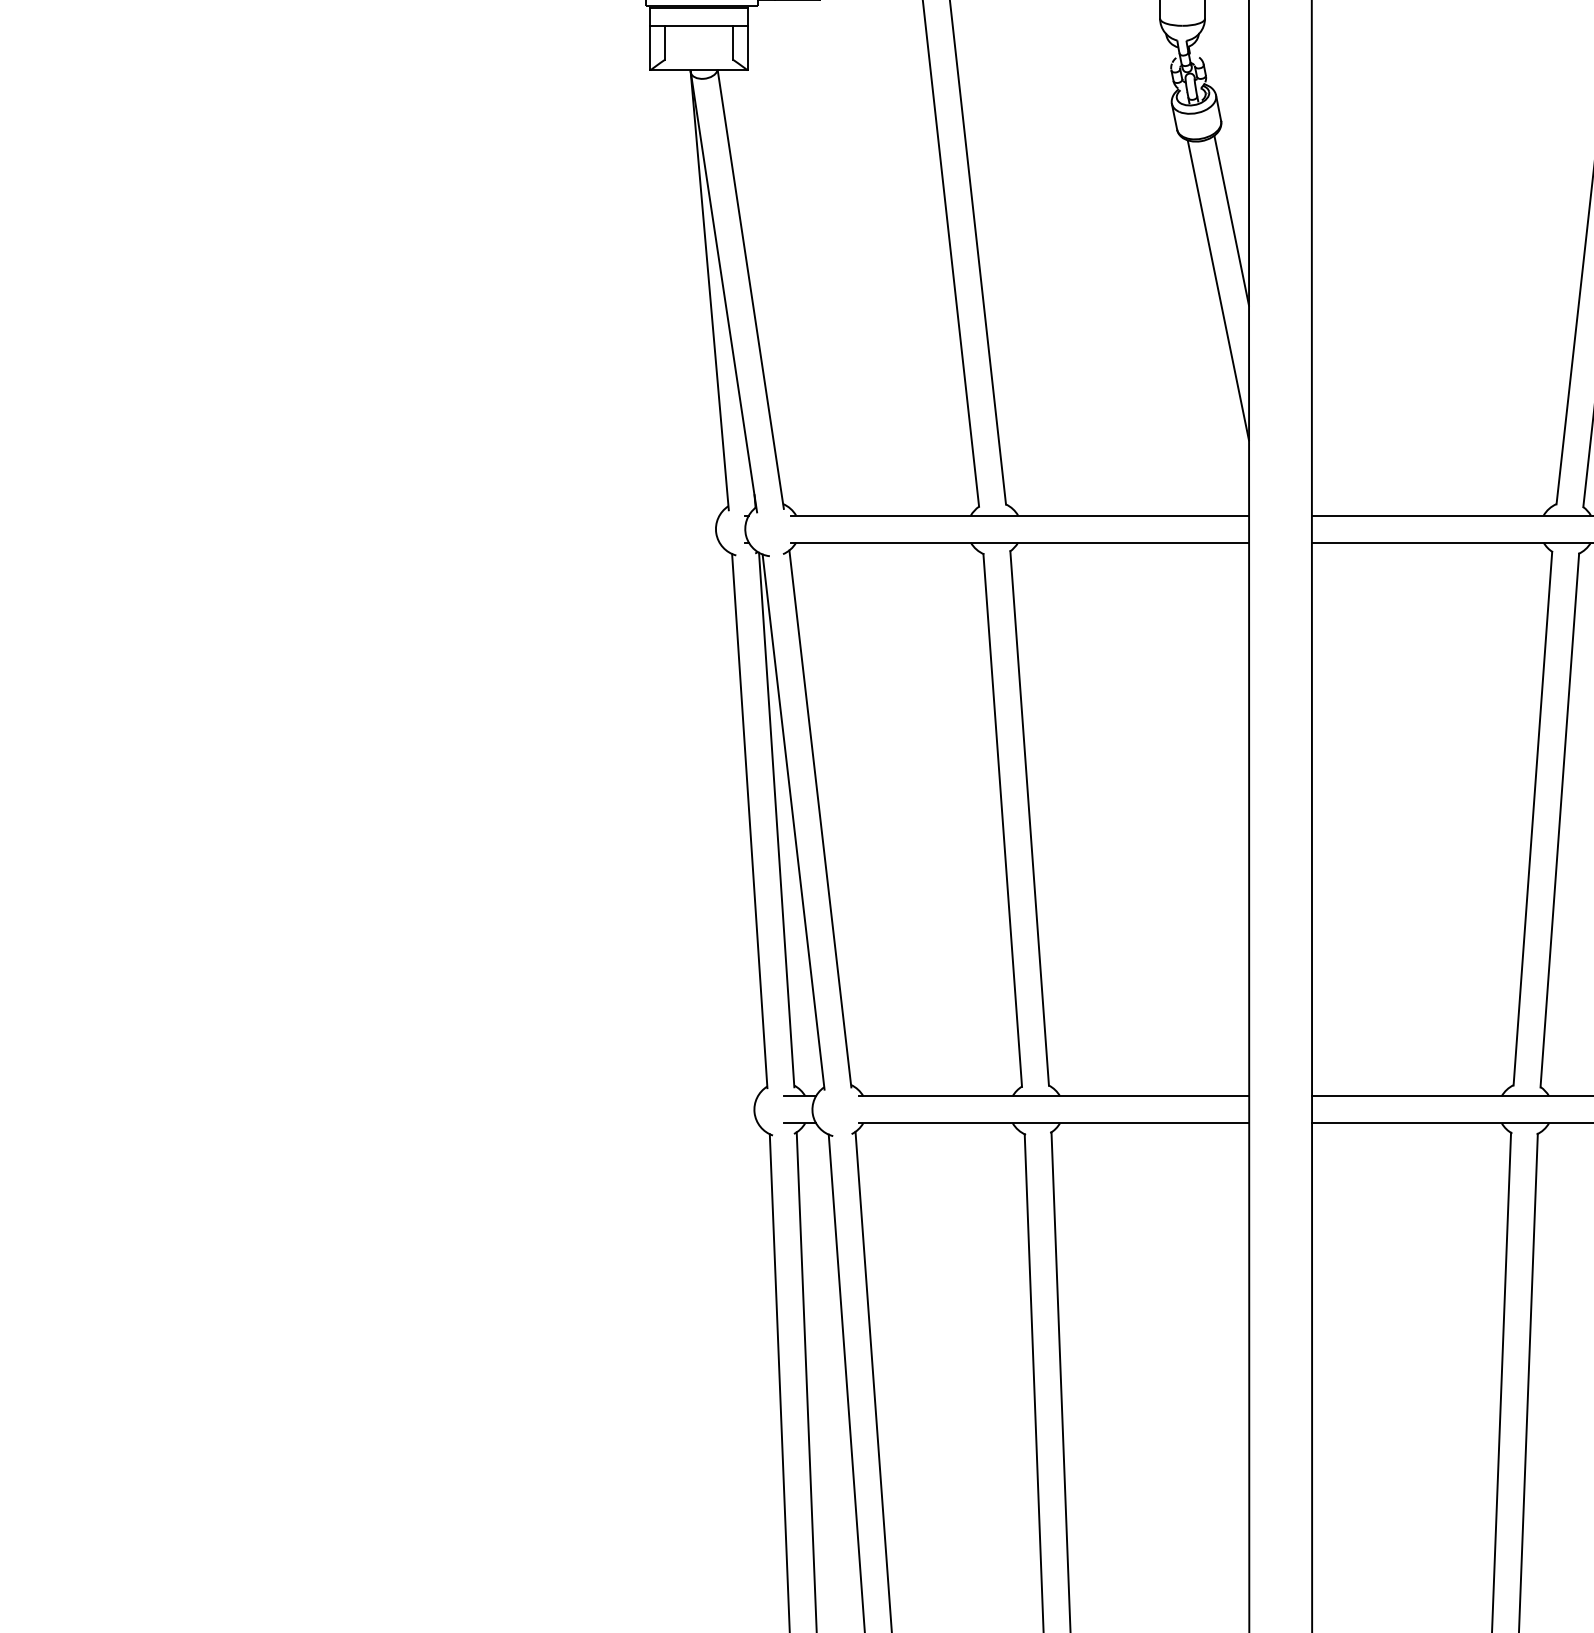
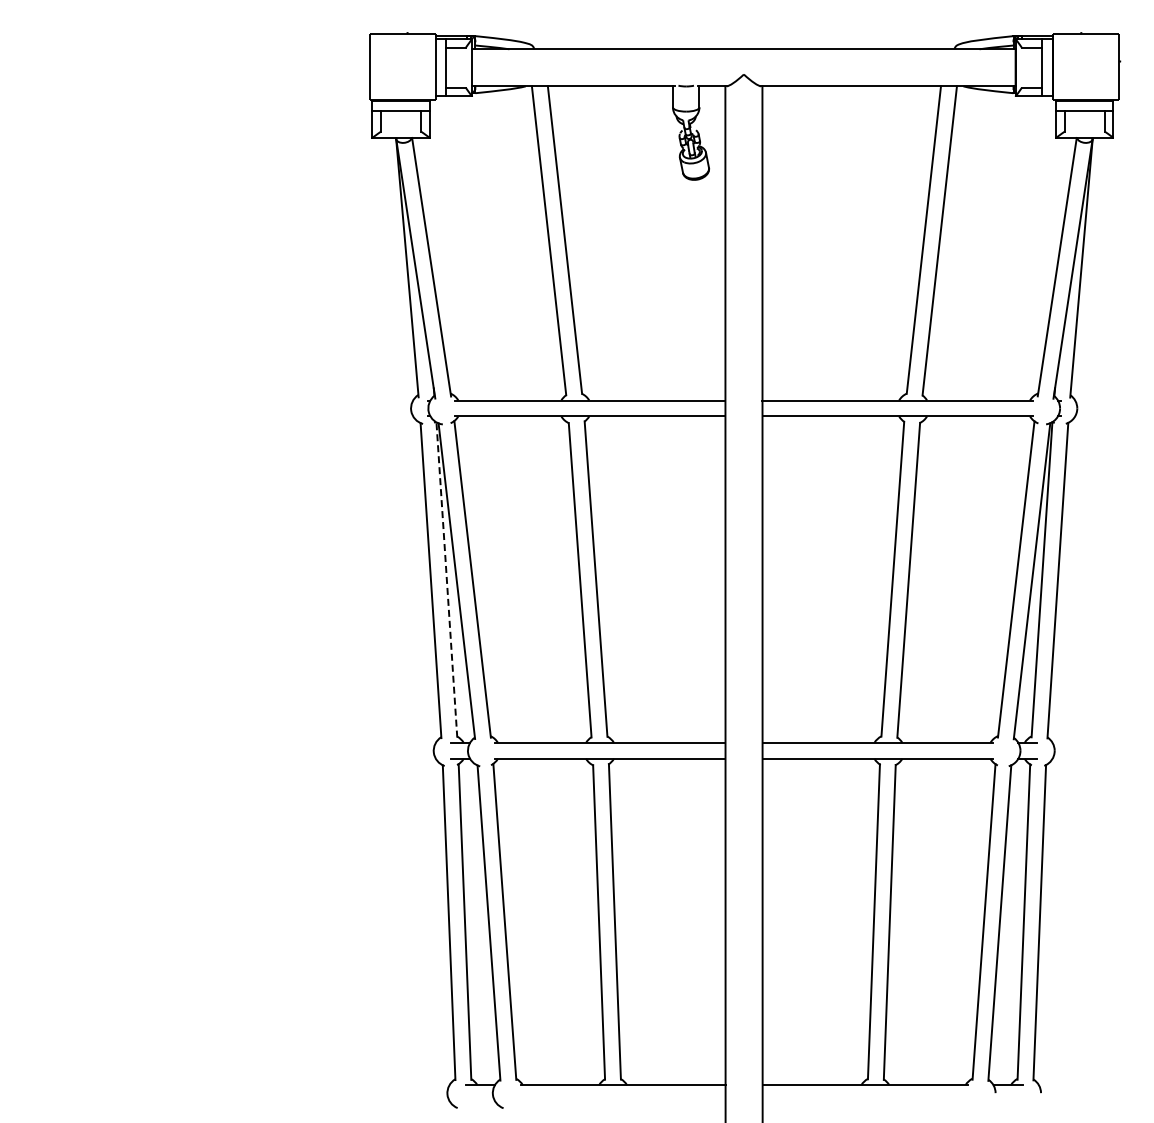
line: (1232, 220) -> (715, 226), removed
line: (1218, 290) -> (707, 267), removed
line: (776, 819) -> (446, 579), solid -> dashed

